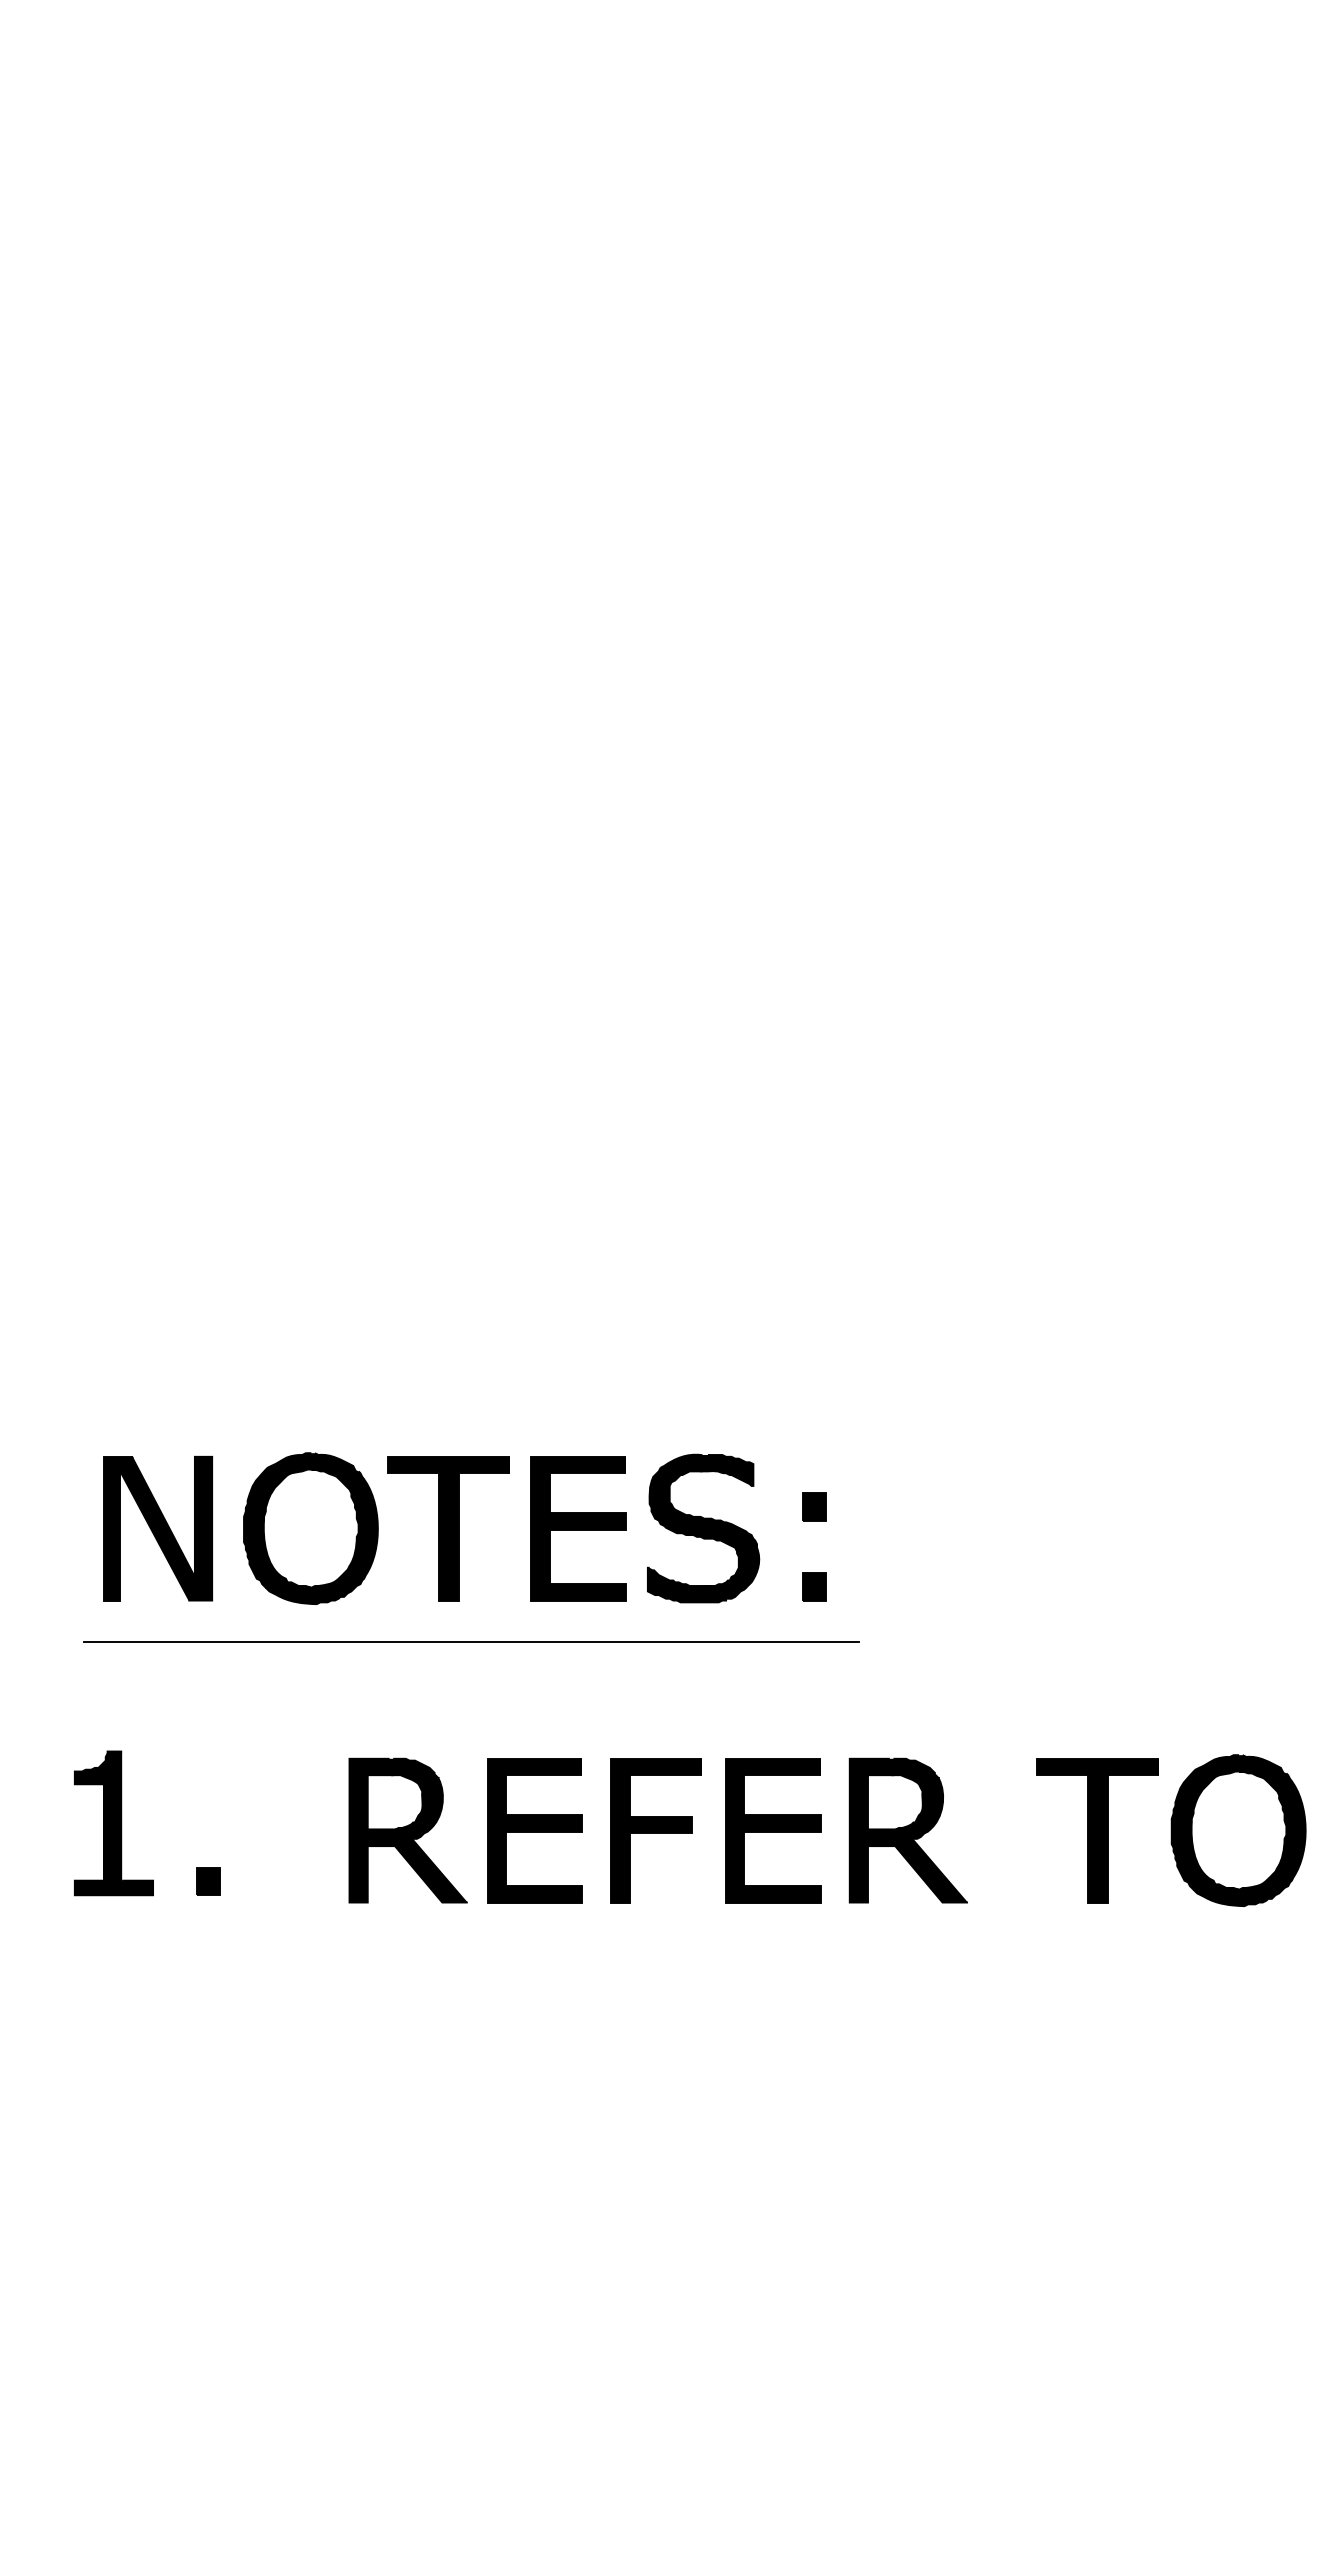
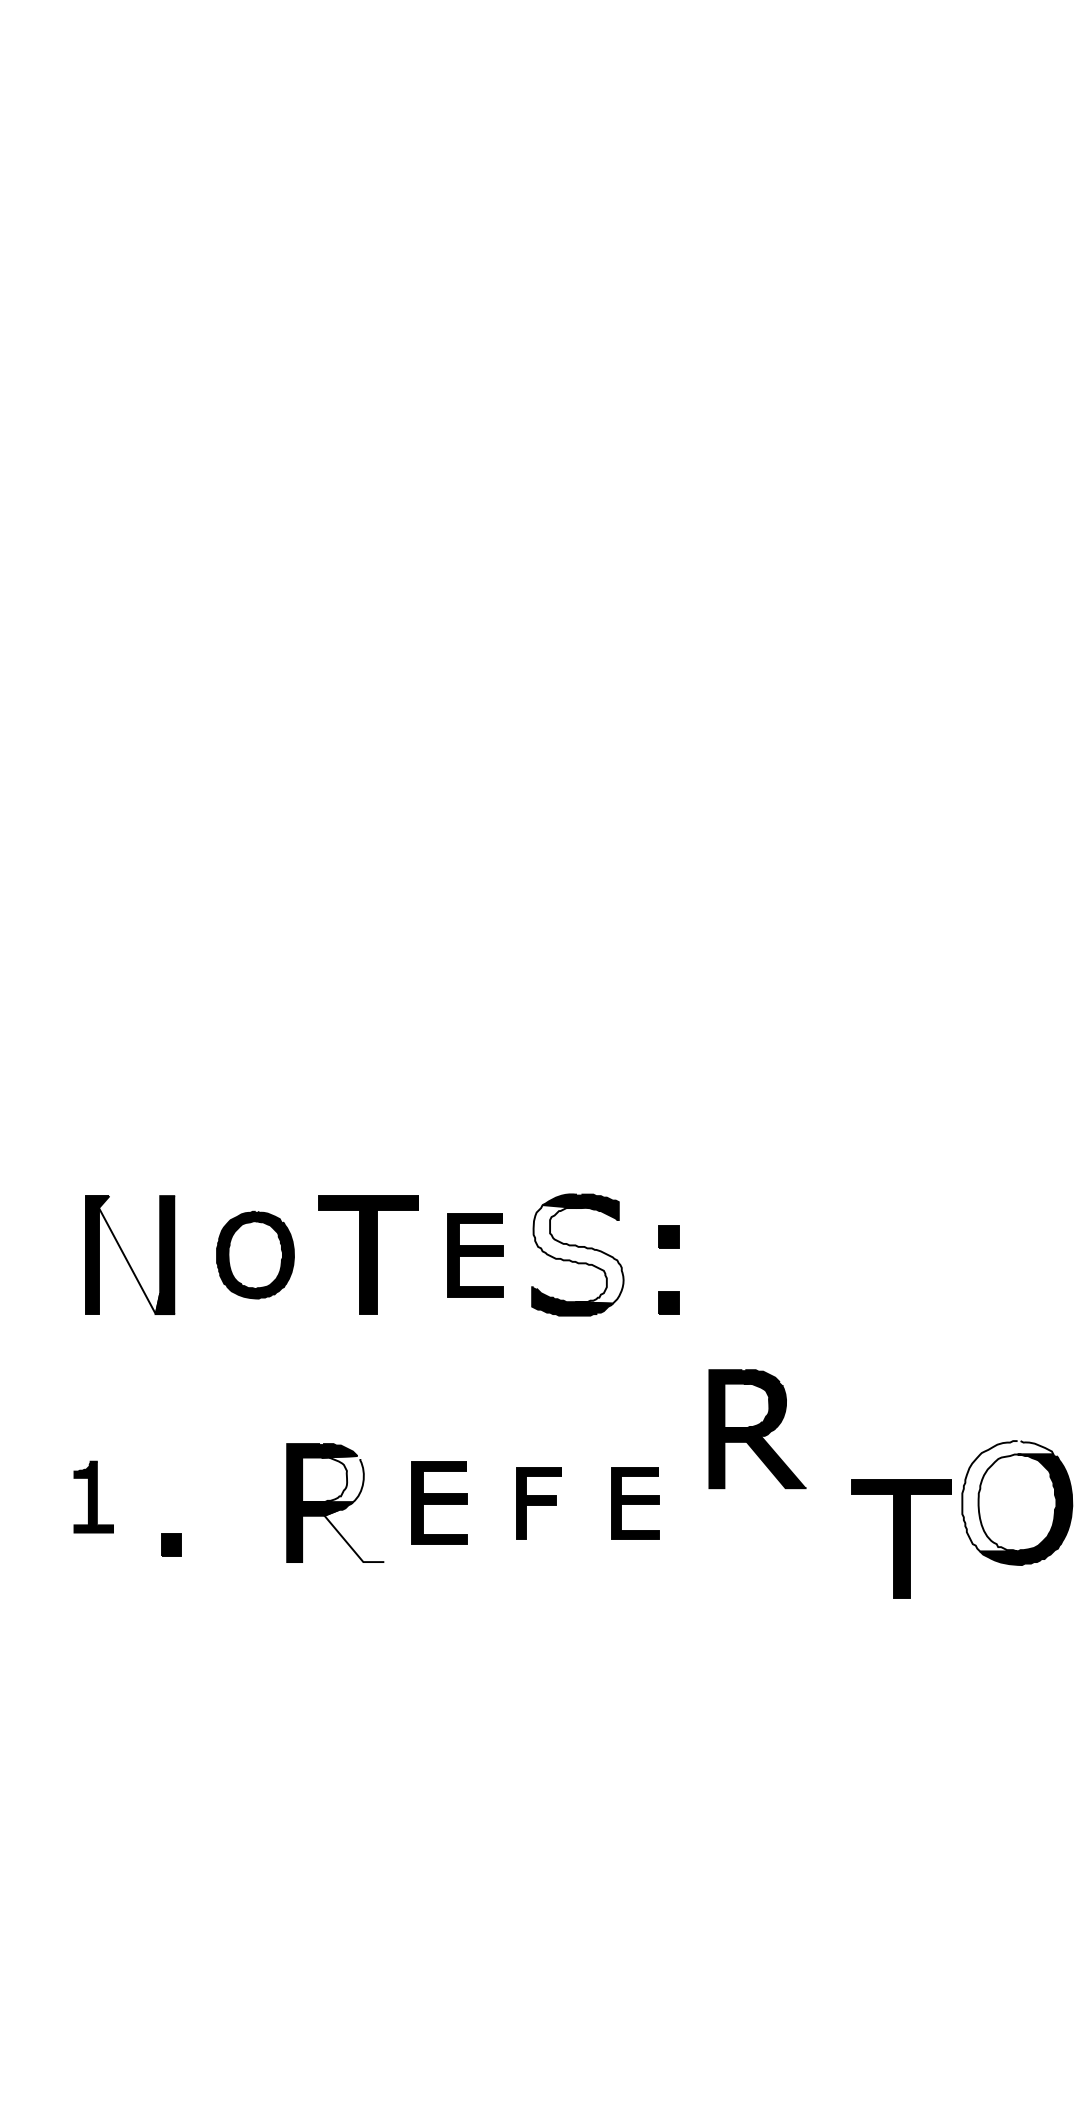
fill: (704, 1527) -> (578, 1254), removed
fill: (157, 1528) -> (129, 1254), removed
part: (310, 1528) -> (255, 1254), size x0.7
part: (578, 1528) -> (475, 1254), size x0.7
line: (470, 1642) -> (386, 1348), removed
fill: (404, 1801) -> (332, 1479), removed
fill: (1226, 1822) -> (1007, 1496), removed
part: (113, 1823) -> (93, 1497), size x0.6
part: (534, 1830) -> (439, 1502), size x0.7
part: (655, 1830) -> (538, 1502), size x0.6
part: (773, 1830) -> (635, 1502), size x0.6
part: (907, 1830) -> (756, 1429), moved
part: (1097, 1830) -> (901, 1539), moved
fill: (431, 1870) -> (354, 1535), removed

